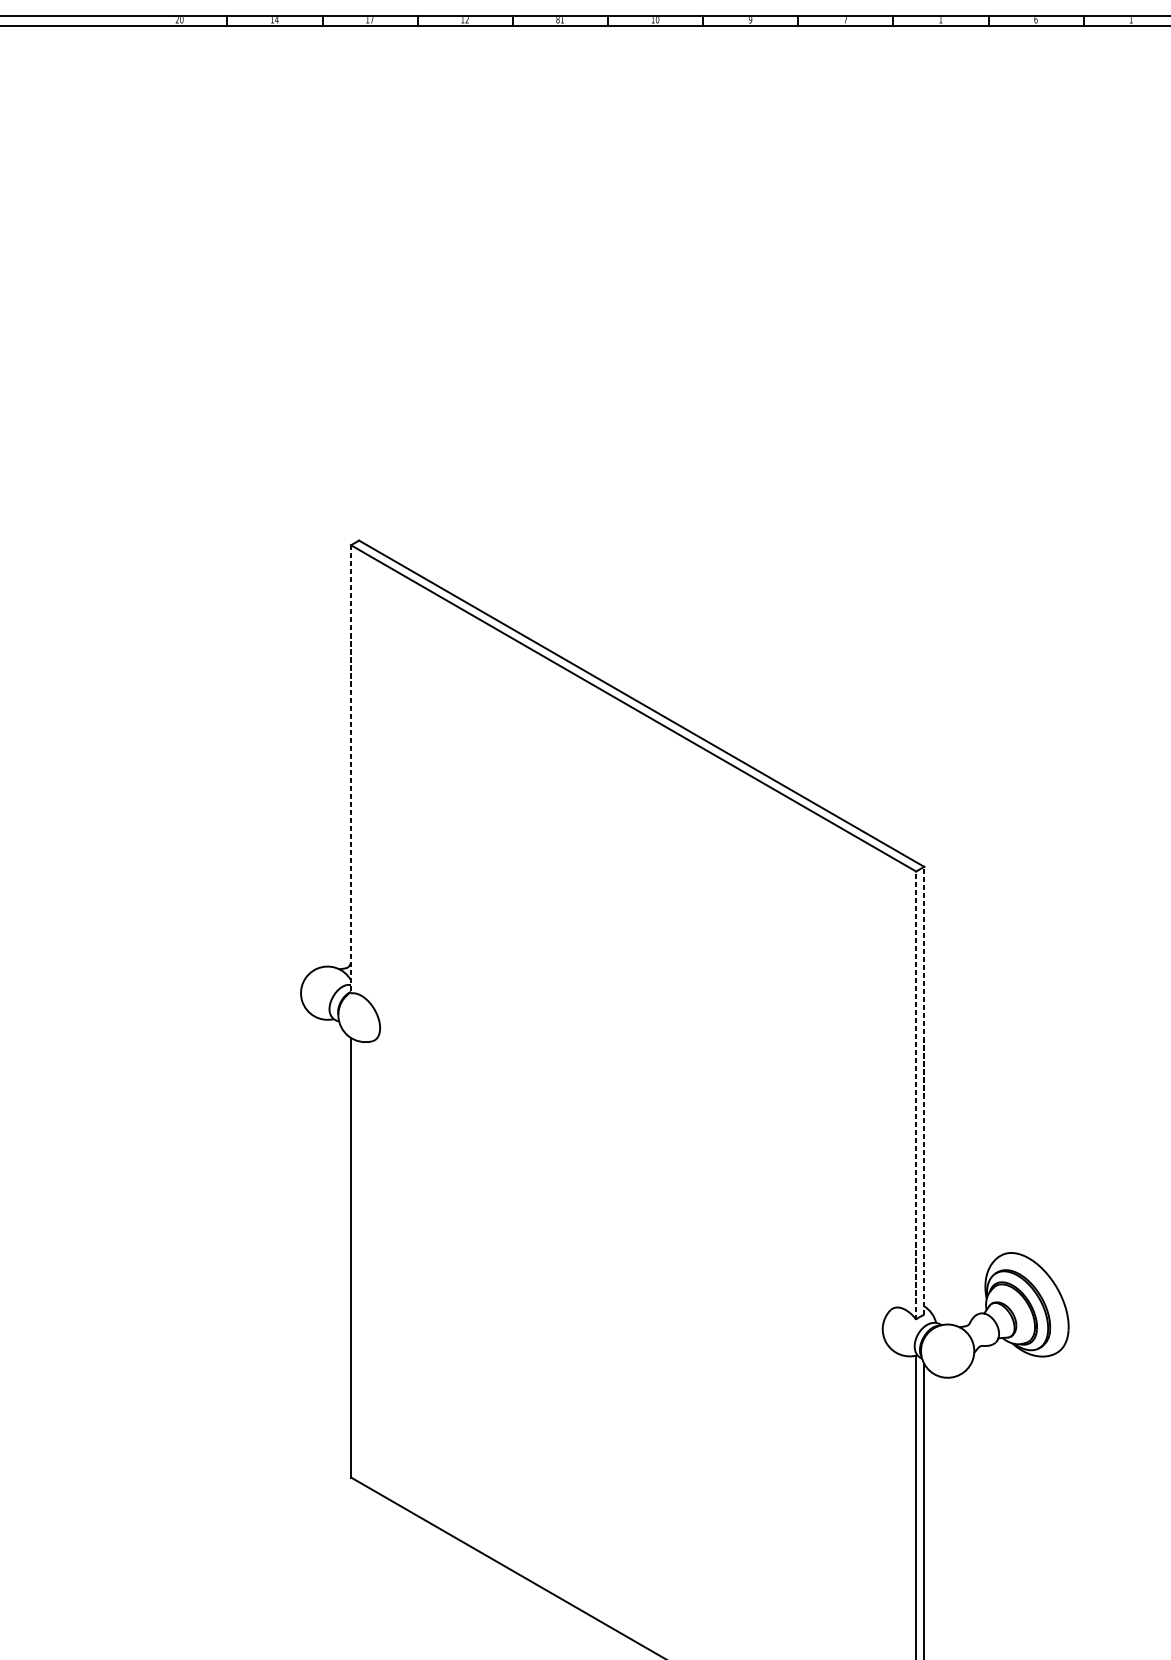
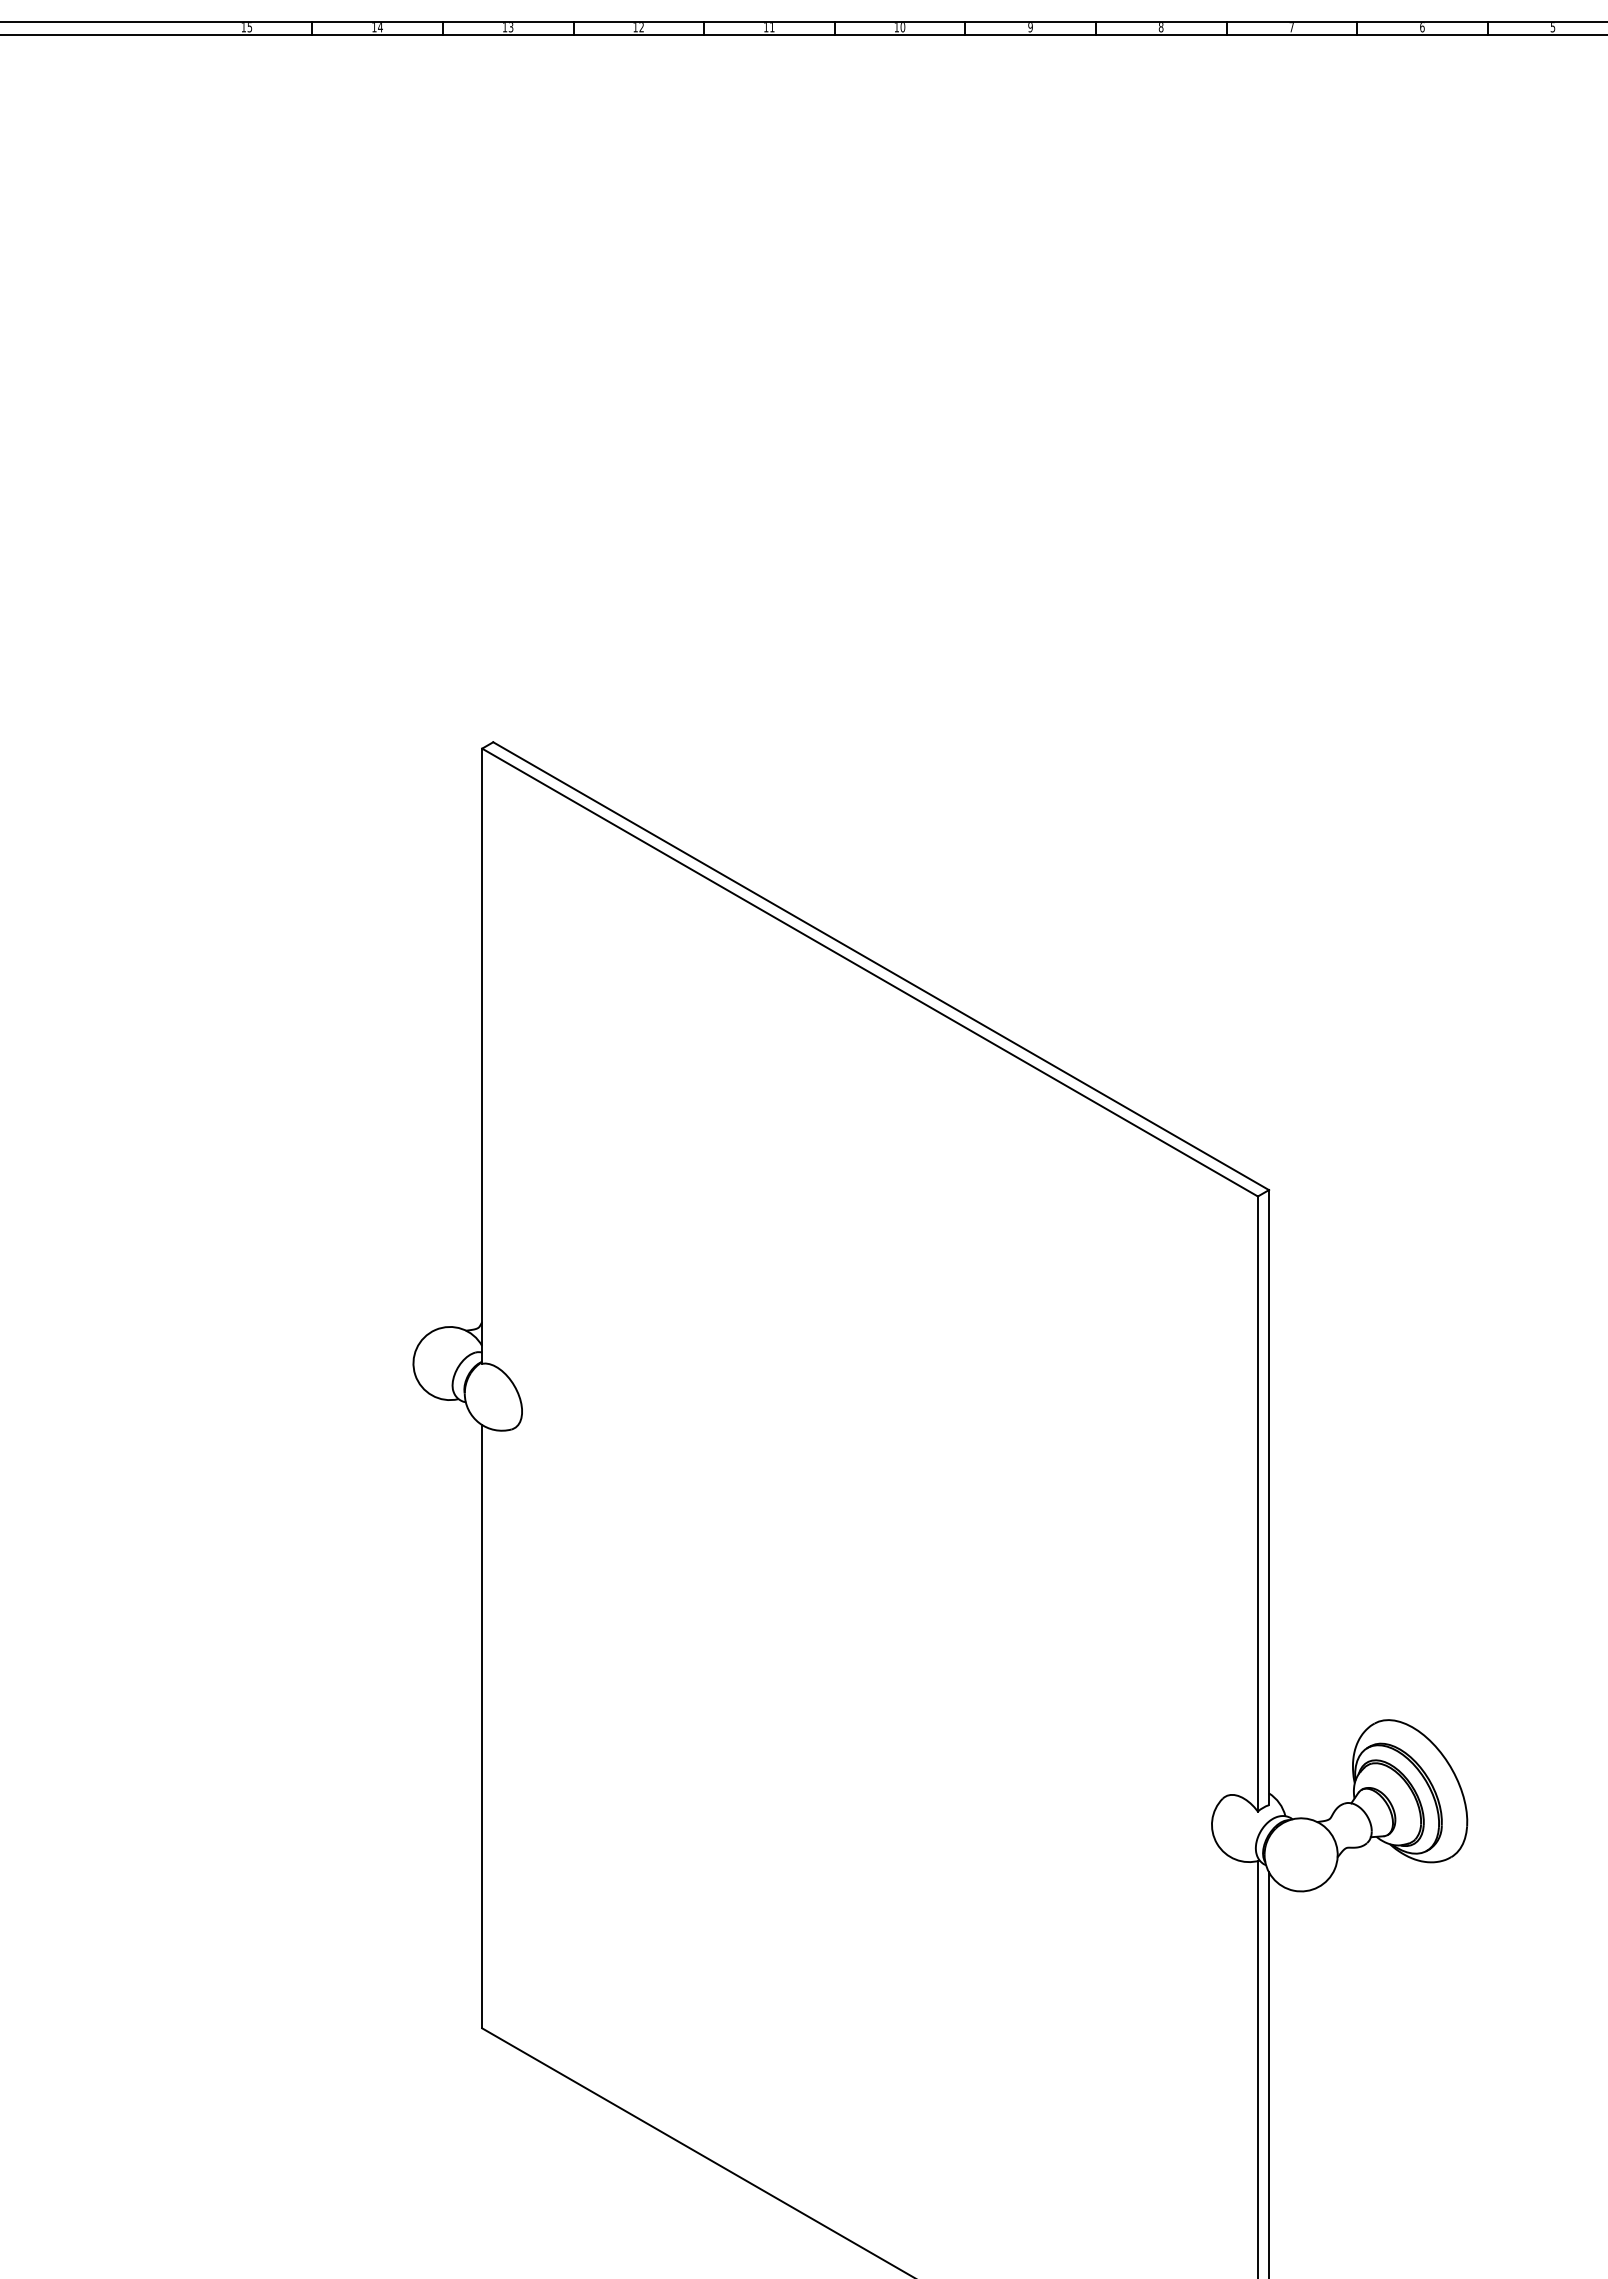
text: (179, 19) -> (246, 27), 20 -> 15
text: (371, 19) -> (510, 27), 17 -> 13
text: (557, 19) -> (765, 27), 81 -> 11
text: (845, 19) -> (1160, 27), 7 -> 8
text: (940, 19) -> (1291, 27), 1 -> 7
text: (1130, 19) -> (1552, 27), 1 -> 5
line: (351, 769) -> (482, 1056), dashed -> solid
line: (924, 1090) -> (1269, 1497), dashed -> solid
line: (915, 1095) -> (1257, 1504), dashed -> solid

